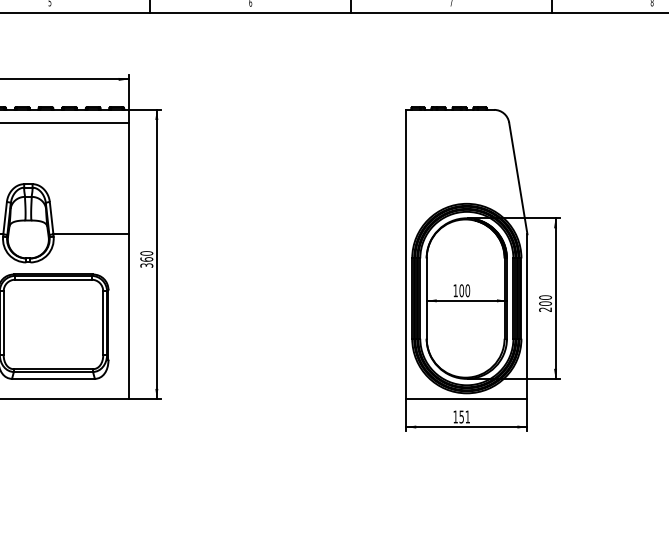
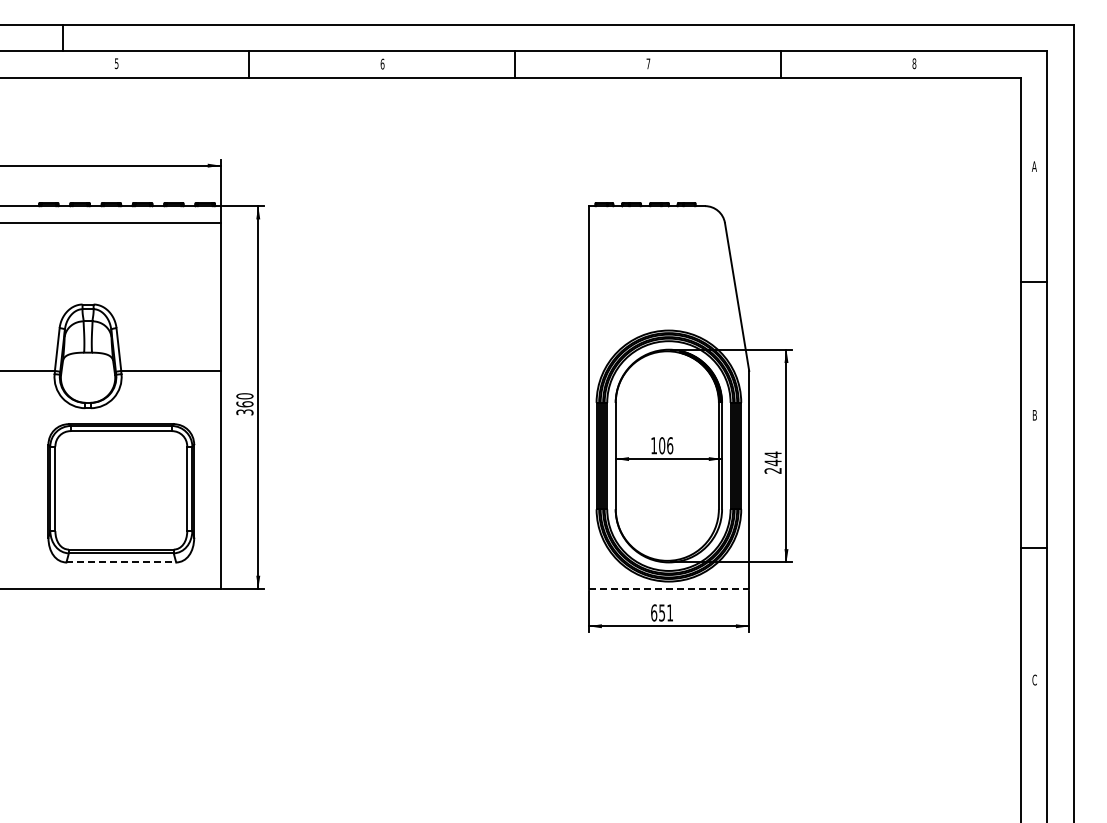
text: (468, 290) -> (670, 445), 100 -> 106
text: (545, 300) -> (772, 458), 200 -> 244
line: (53, 378) -> (121, 562), solid -> dashed
line: (467, 399) -> (669, 589), solid -> dashed
text: (455, 416) -> (654, 612), 151 -> 651

